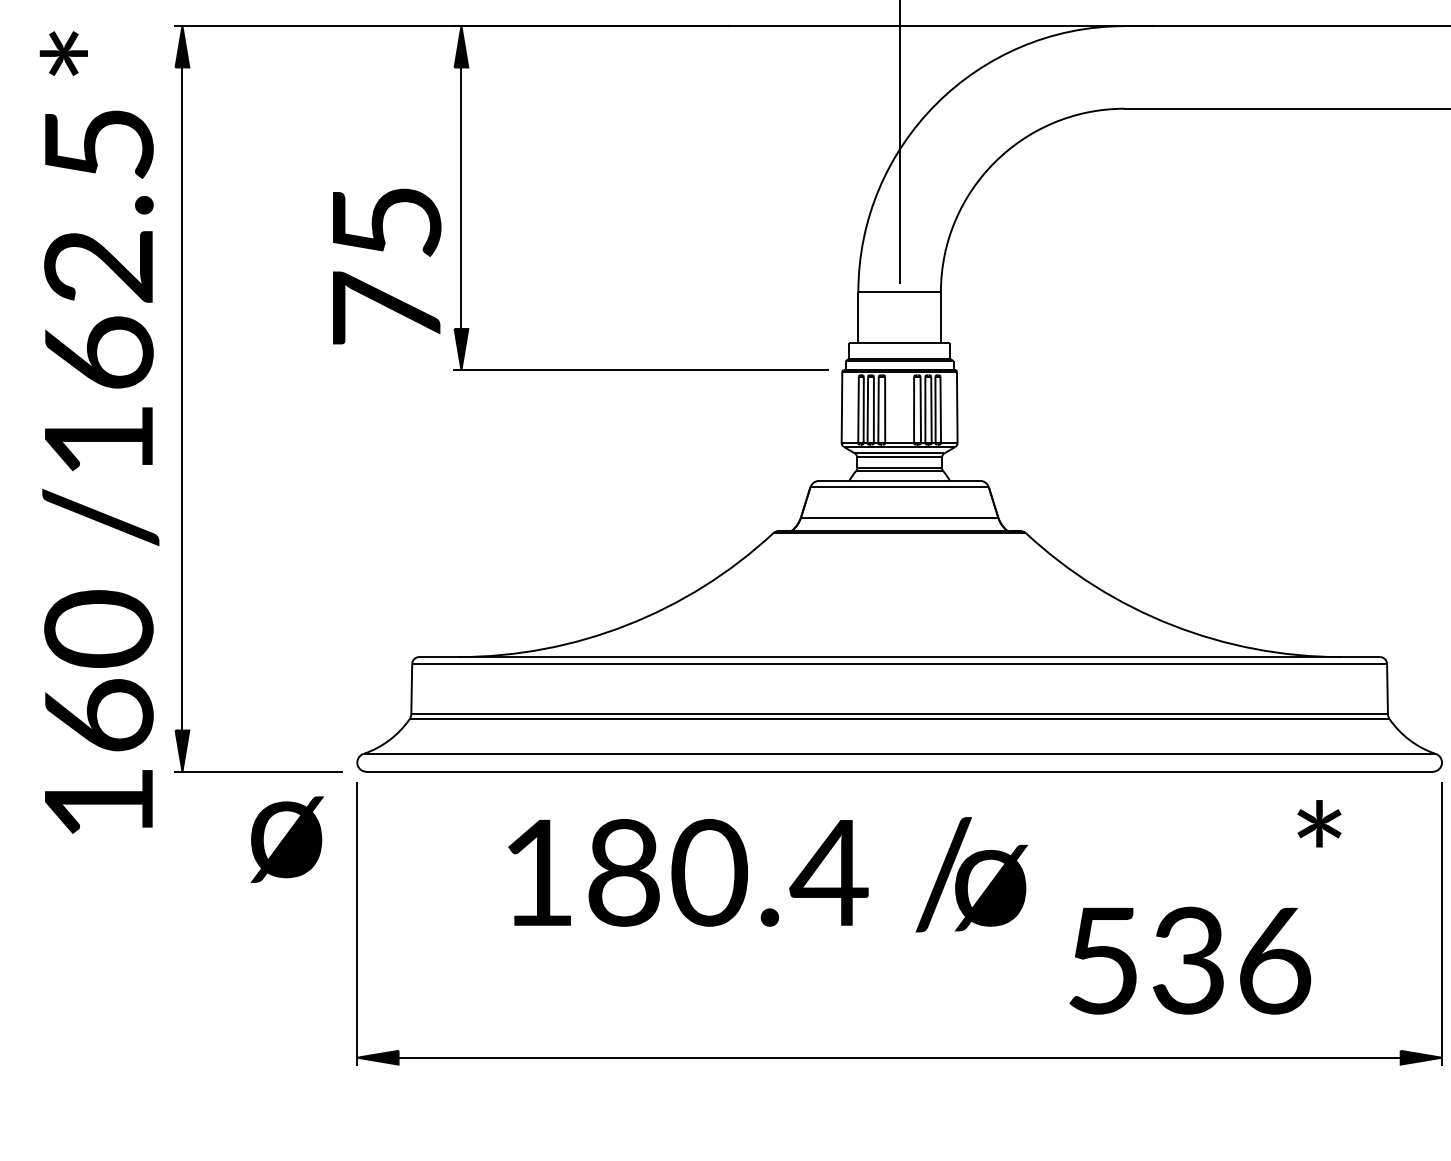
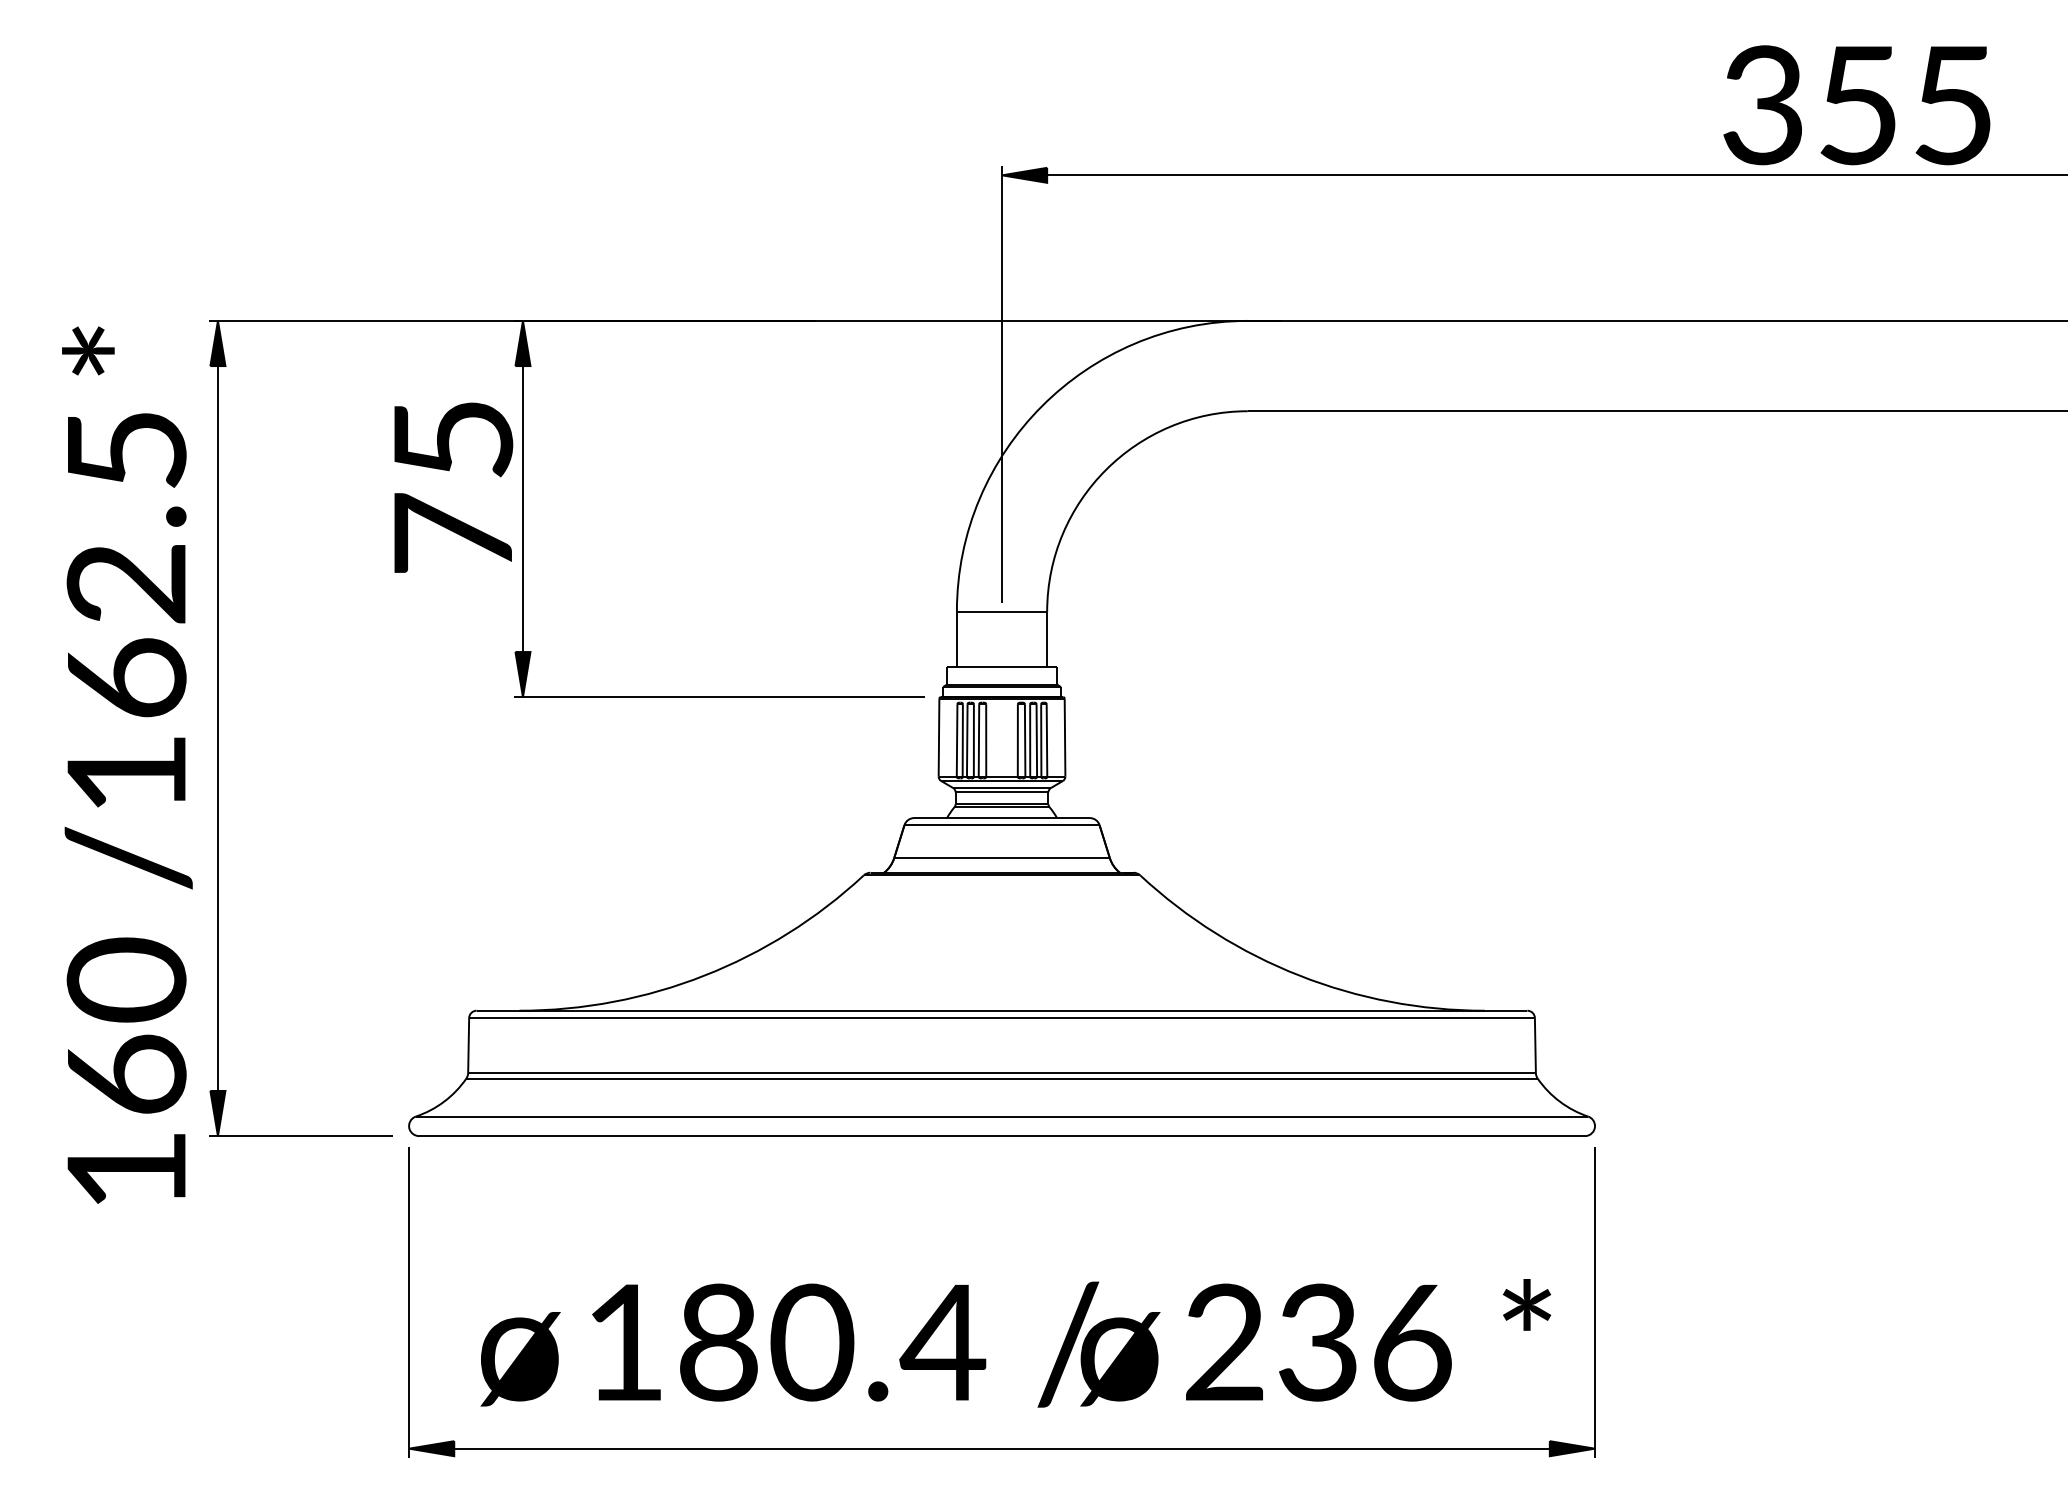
text: (386, 266) -> (453, 487), moved
text: (1319, 823) -> (1527, 1304), moved
text: (287, 839) -> (520, 1359), moved
text: (768, 874) -> (876, 1344), moved
text: (1103, 960) -> (1224, 1342), 536 -> 236

